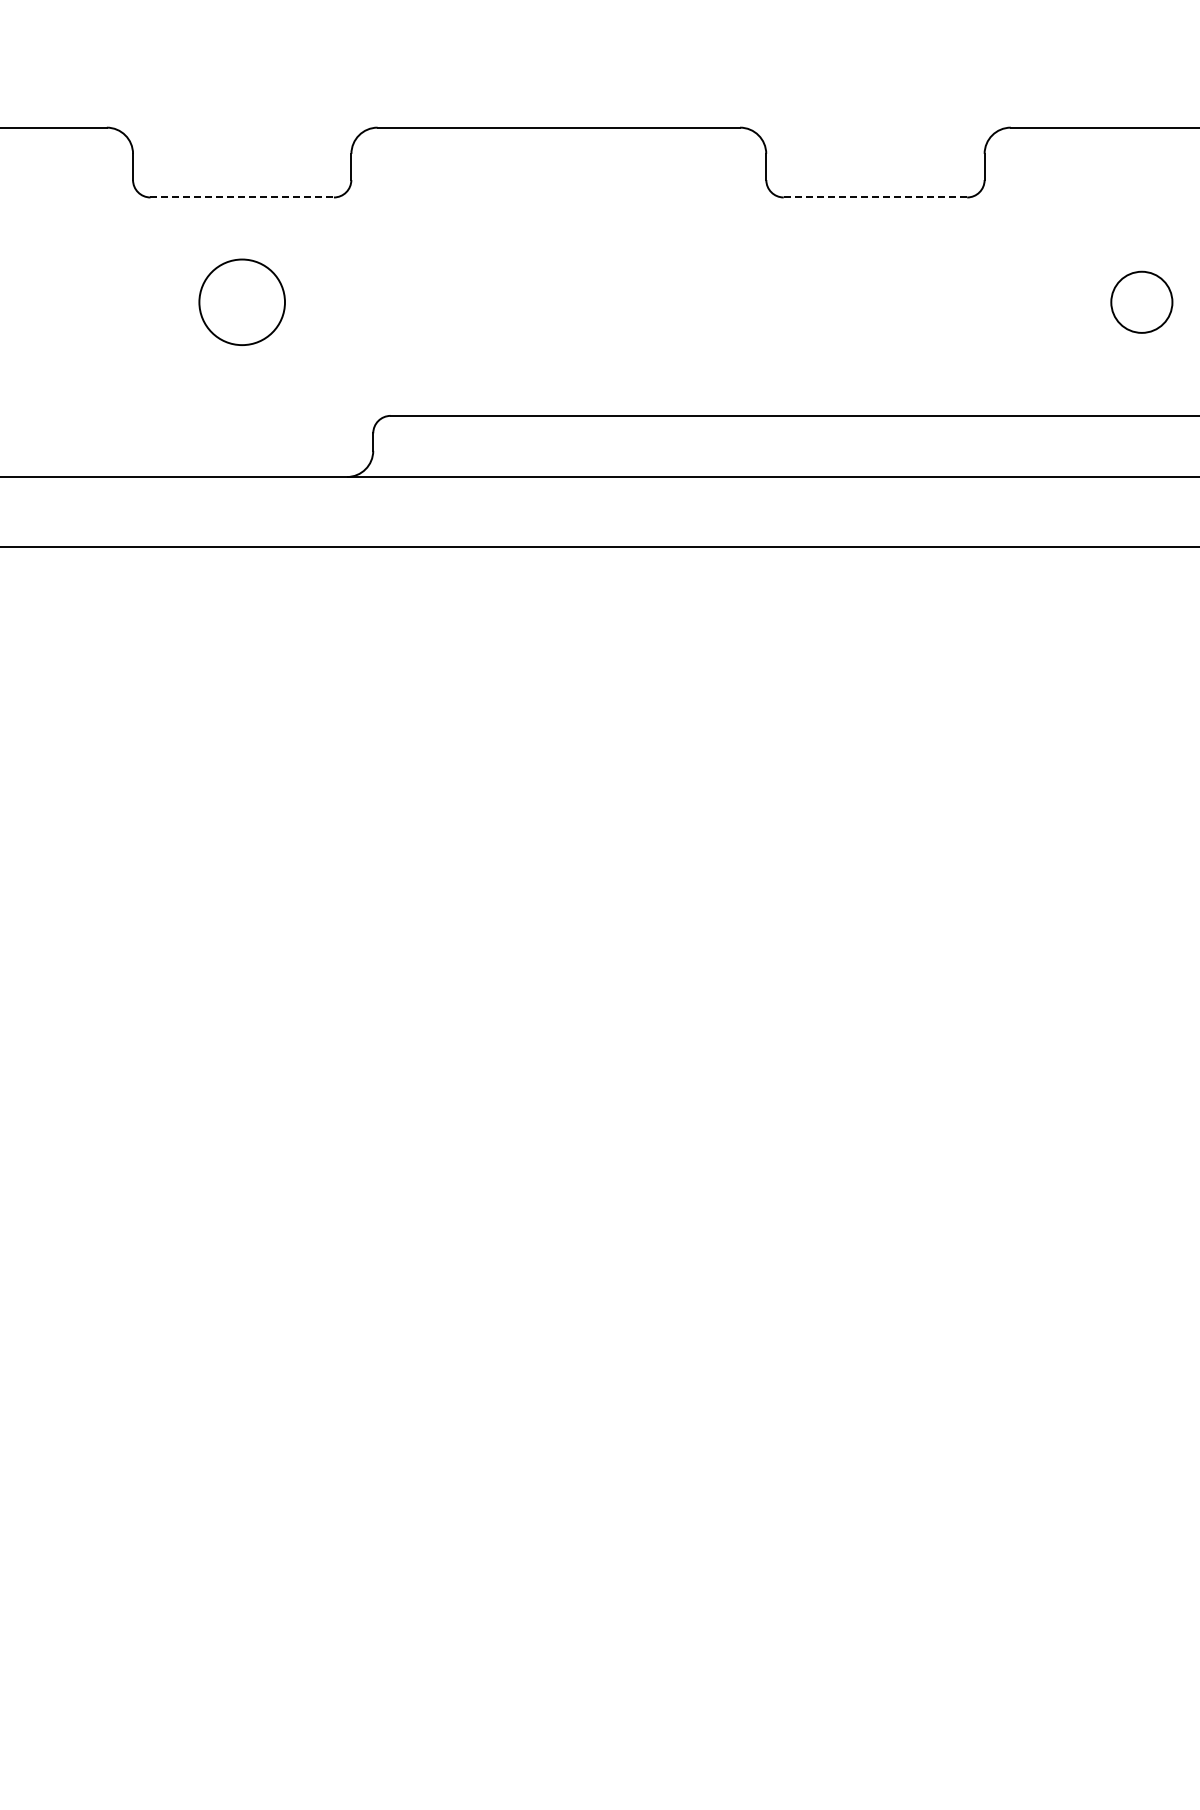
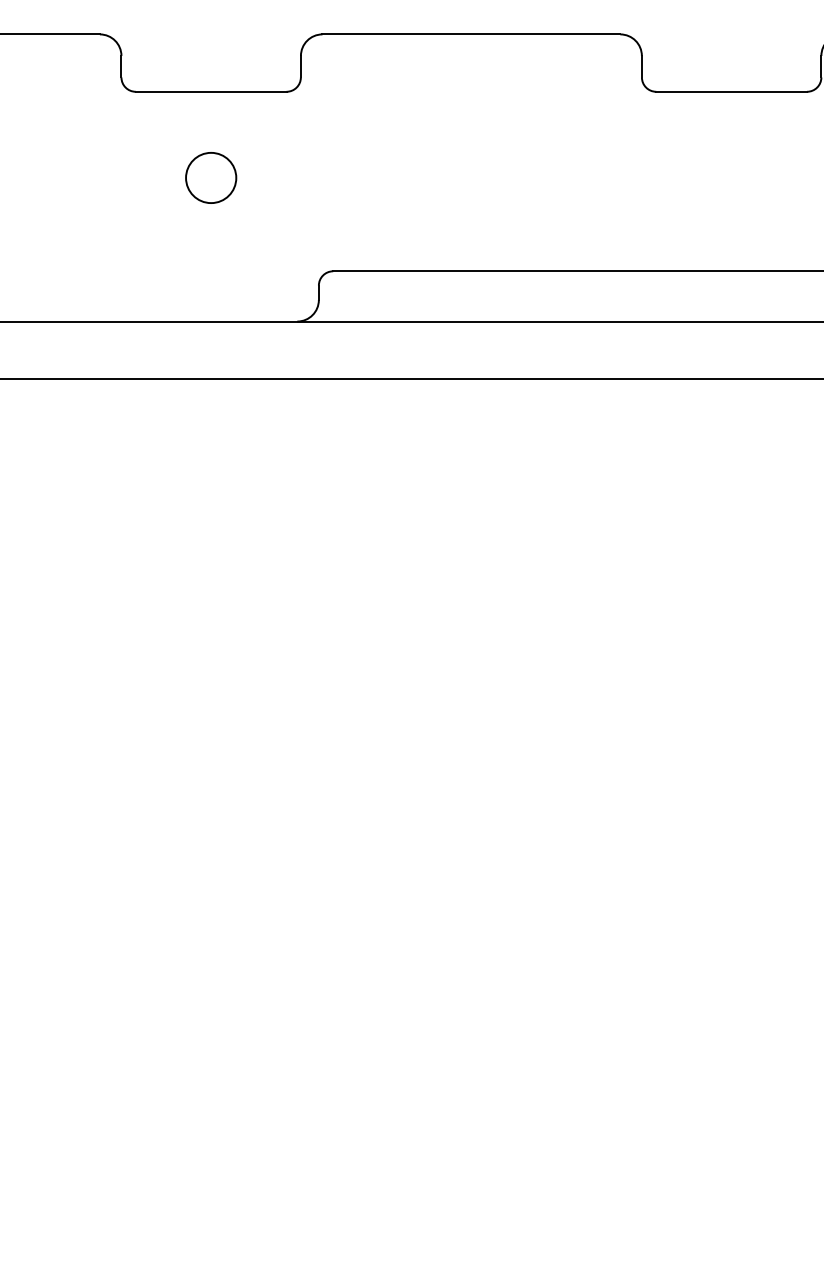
line: (242, 197) -> (211, 91), dashed -> solid
line: (875, 197) -> (731, 91), dashed -> solid
circle: (241, 301) -> (210, 177), size x0.71

